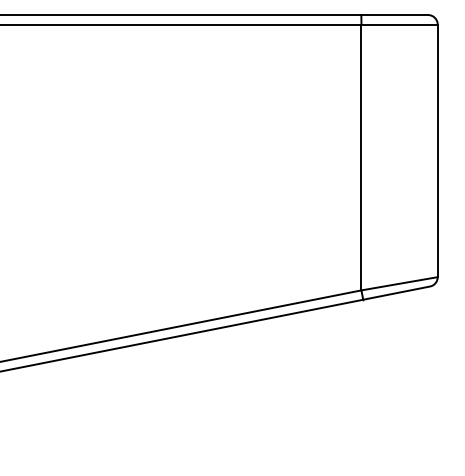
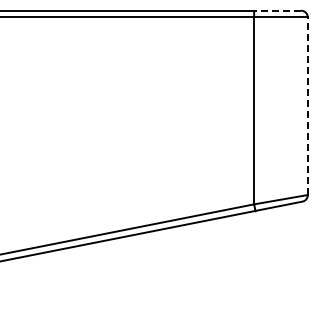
line: (394, 14) -> (277, 10), solid -> dashed
line: (437, 151) -> (307, 106), solid -> dashed

